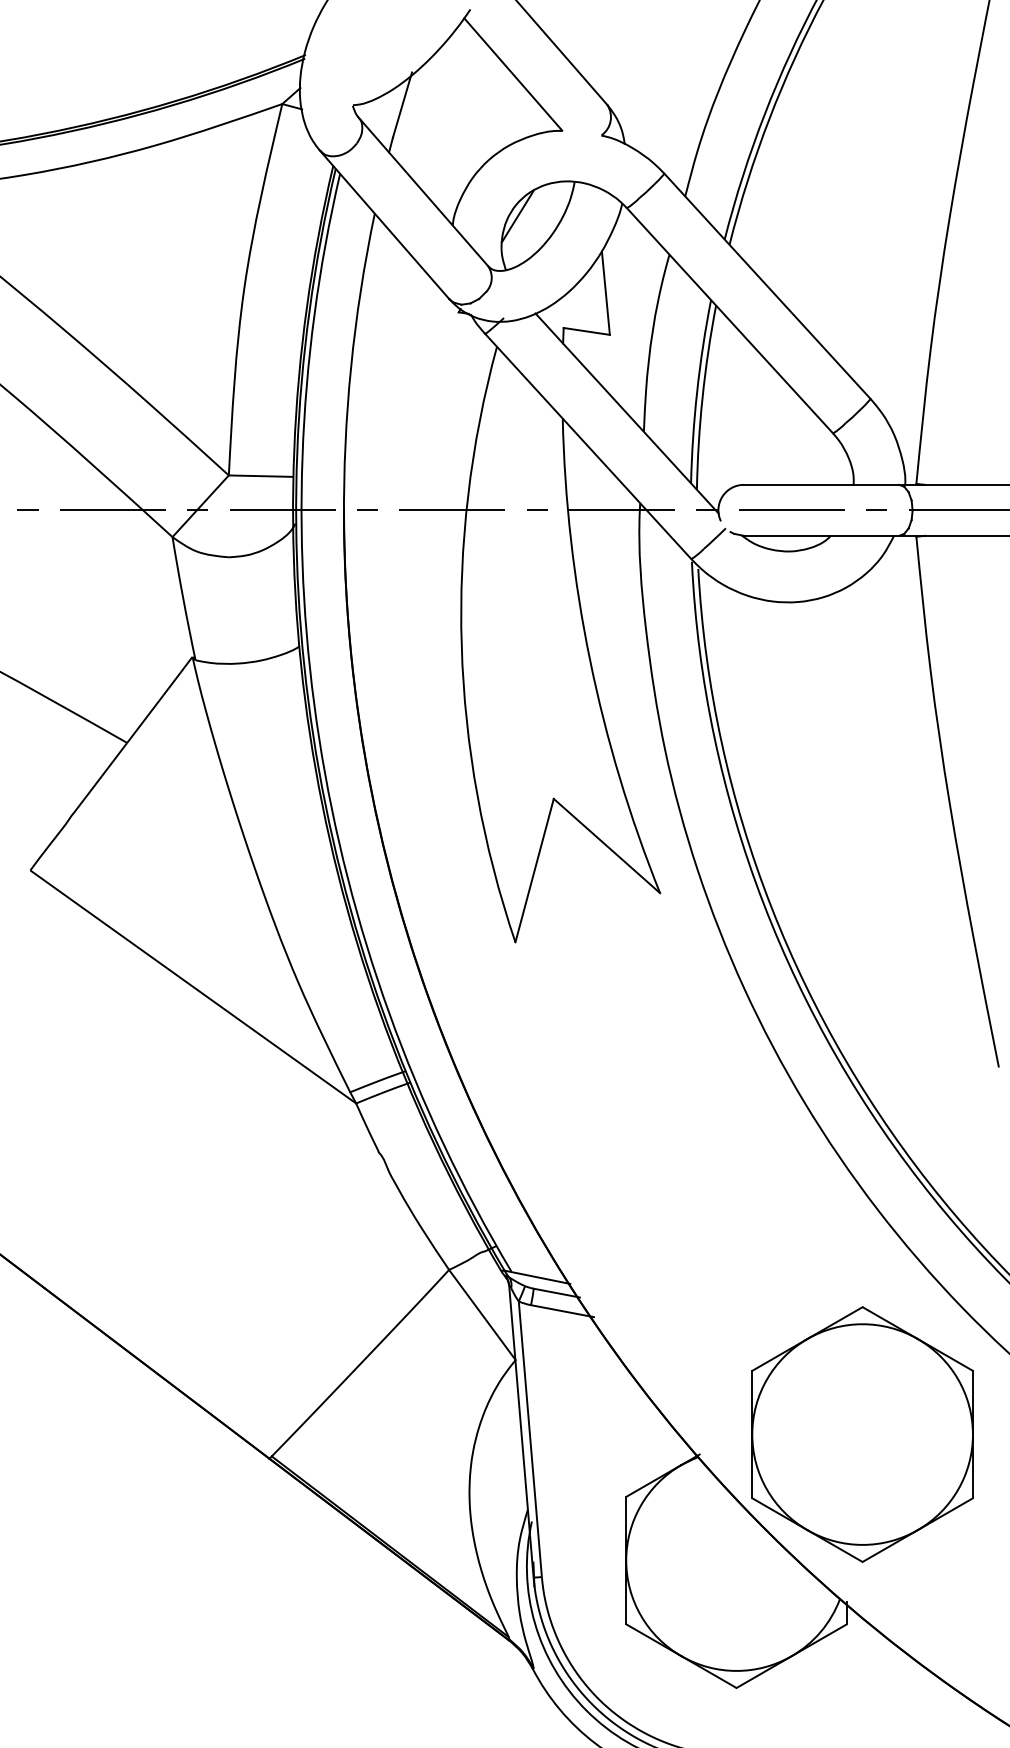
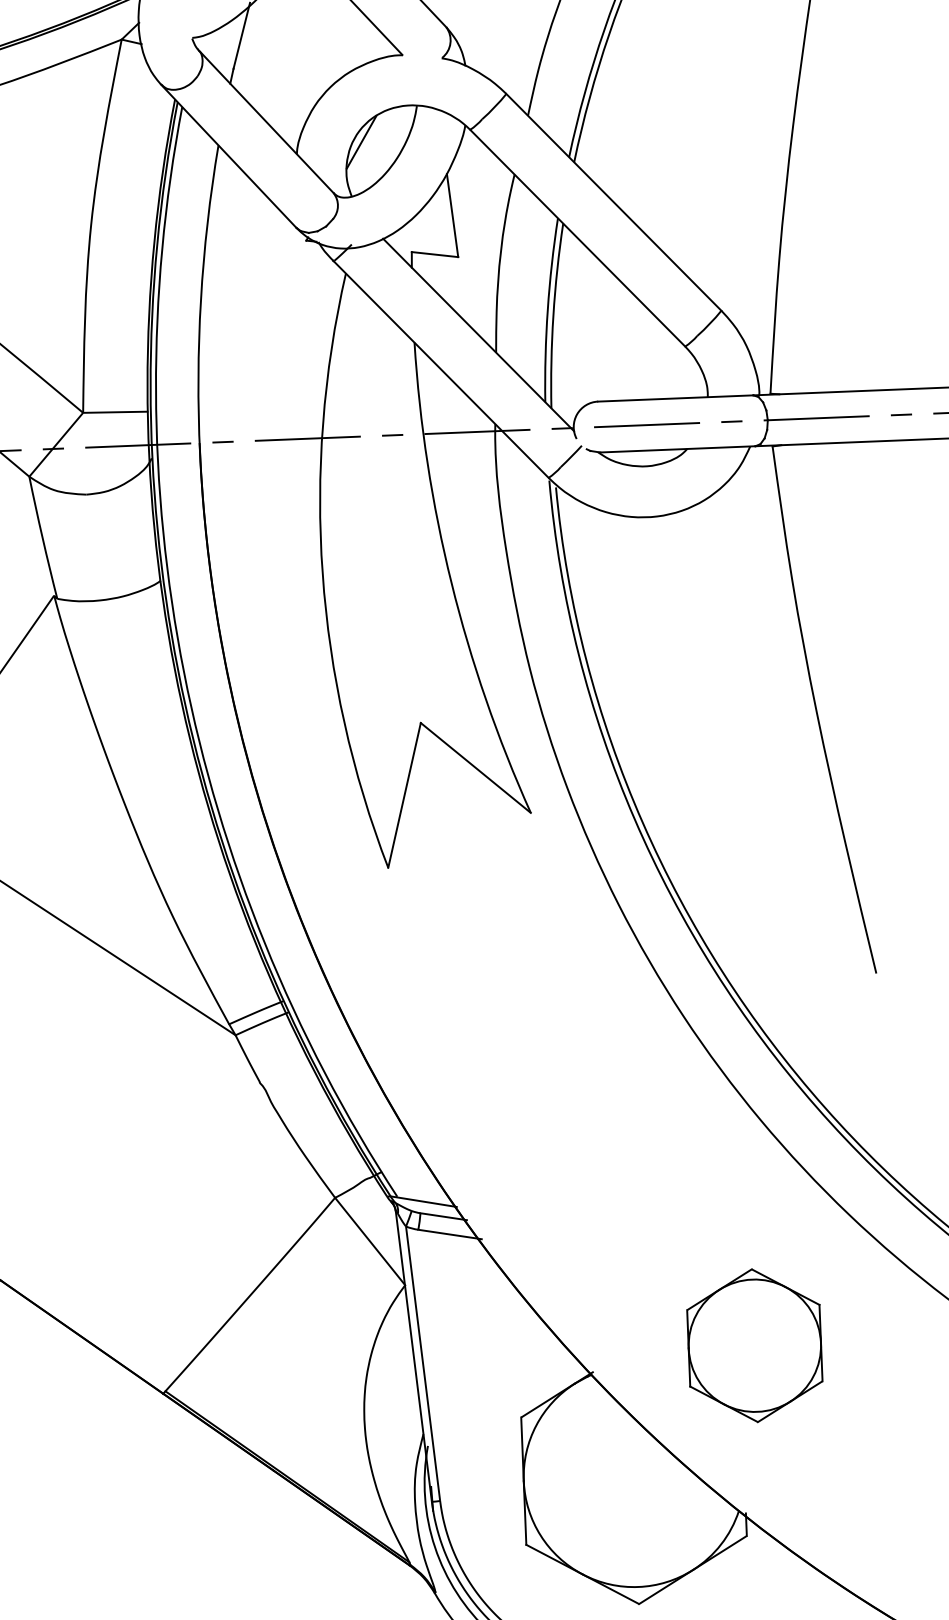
part: (862, 1434) -> (754, 1345), size x0.6

